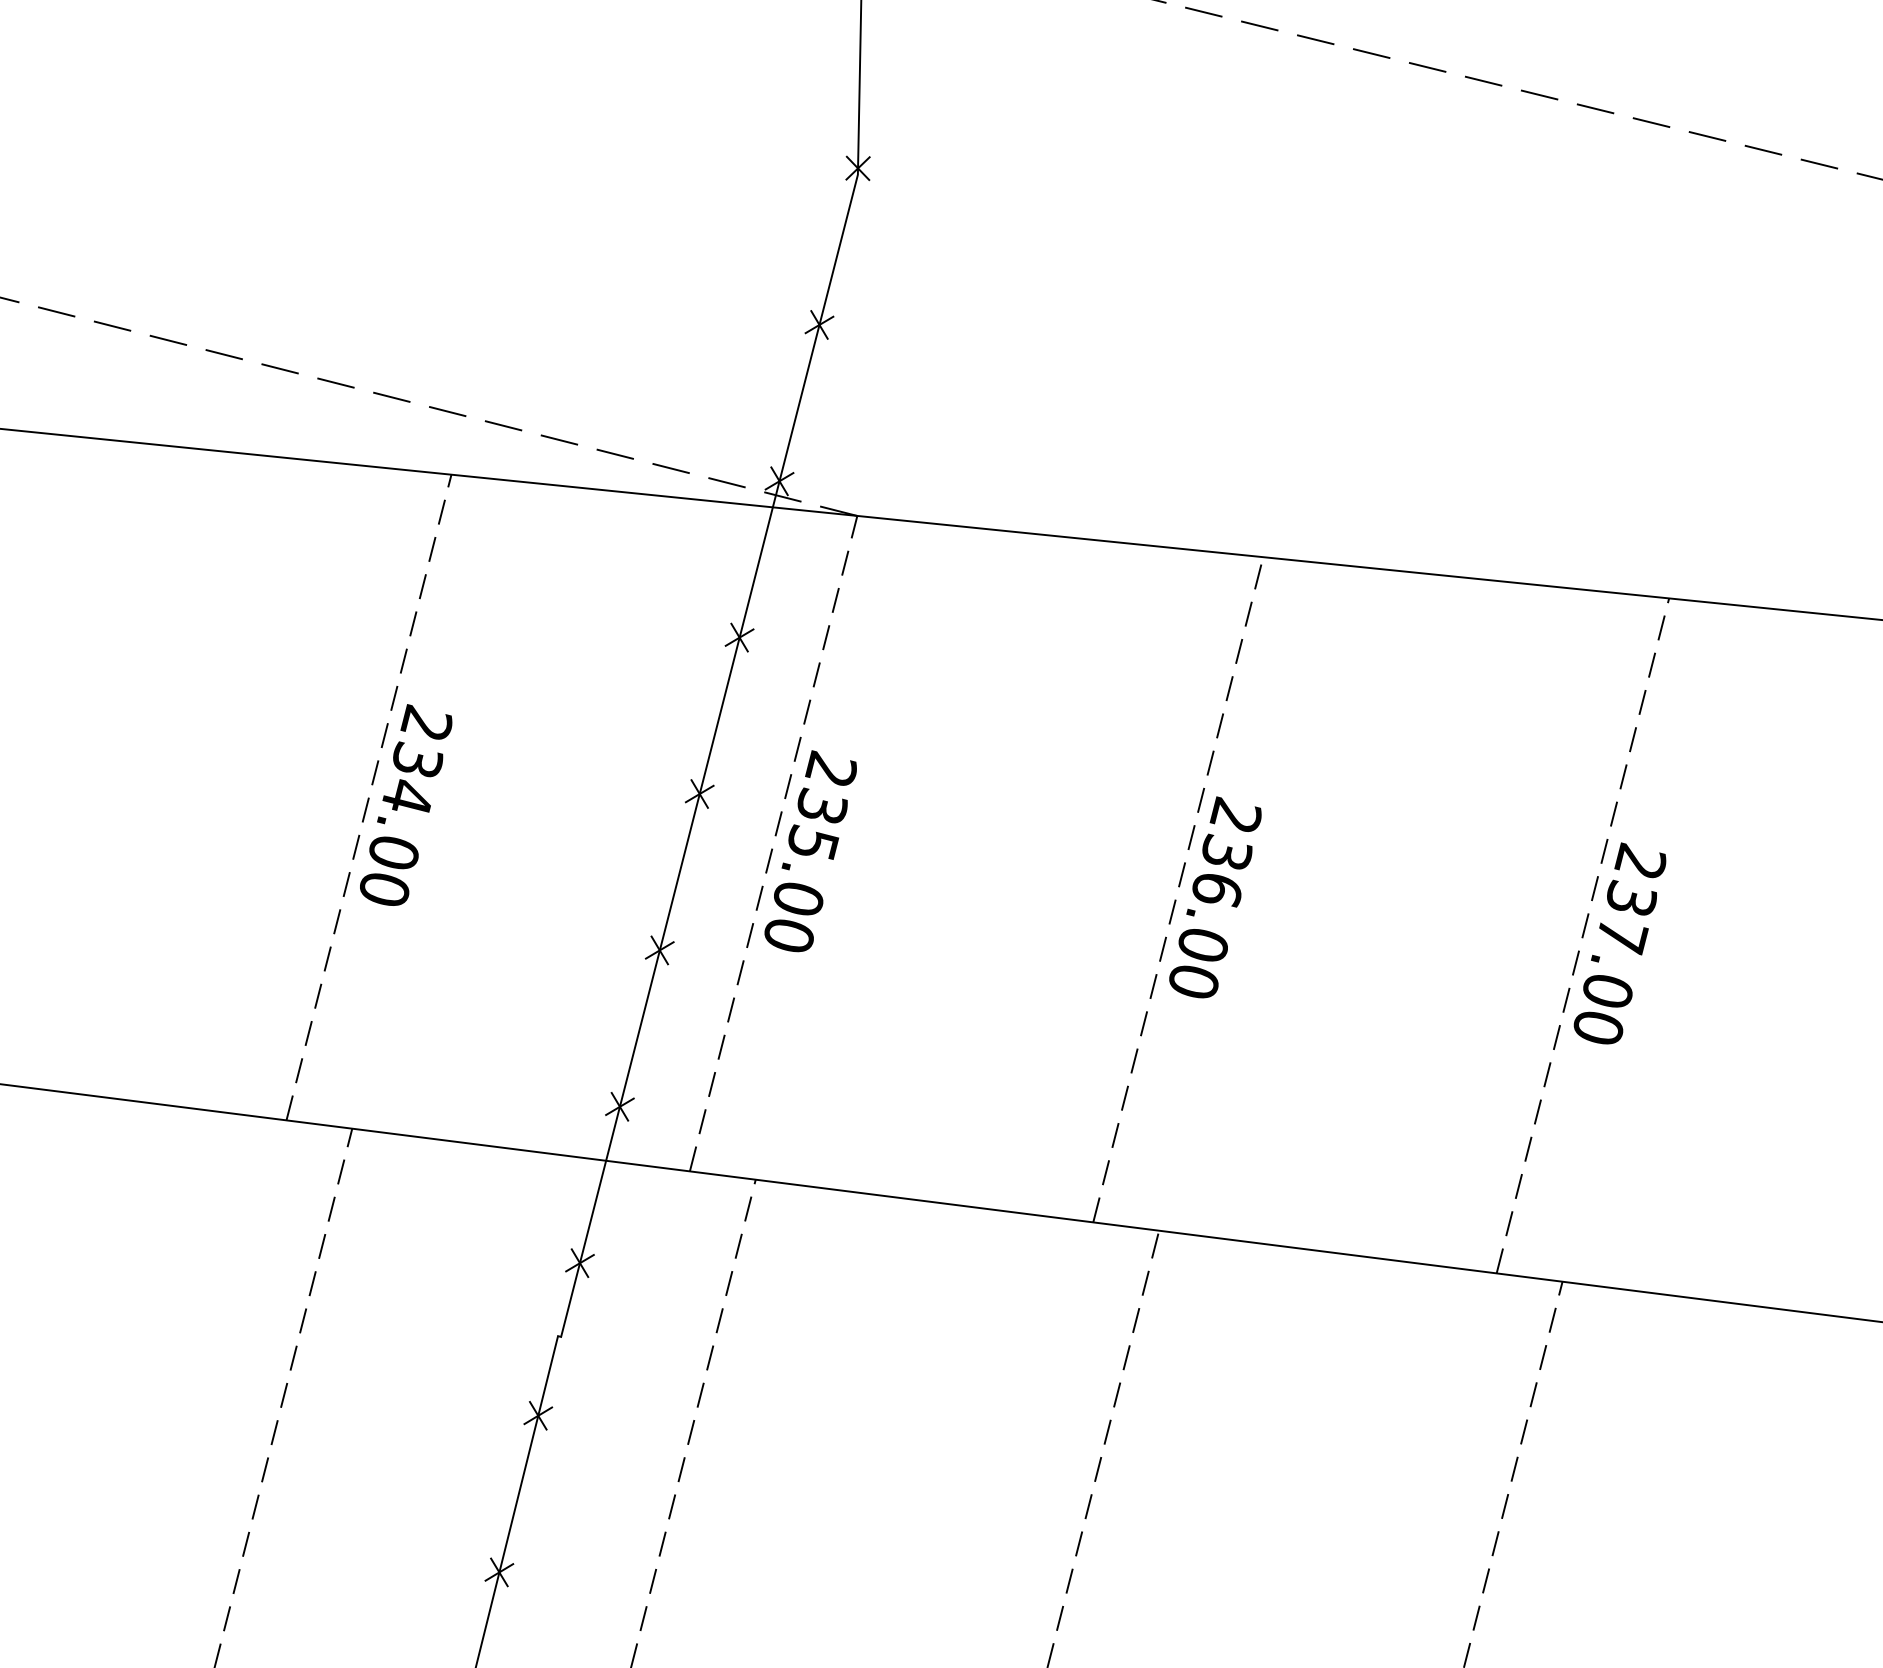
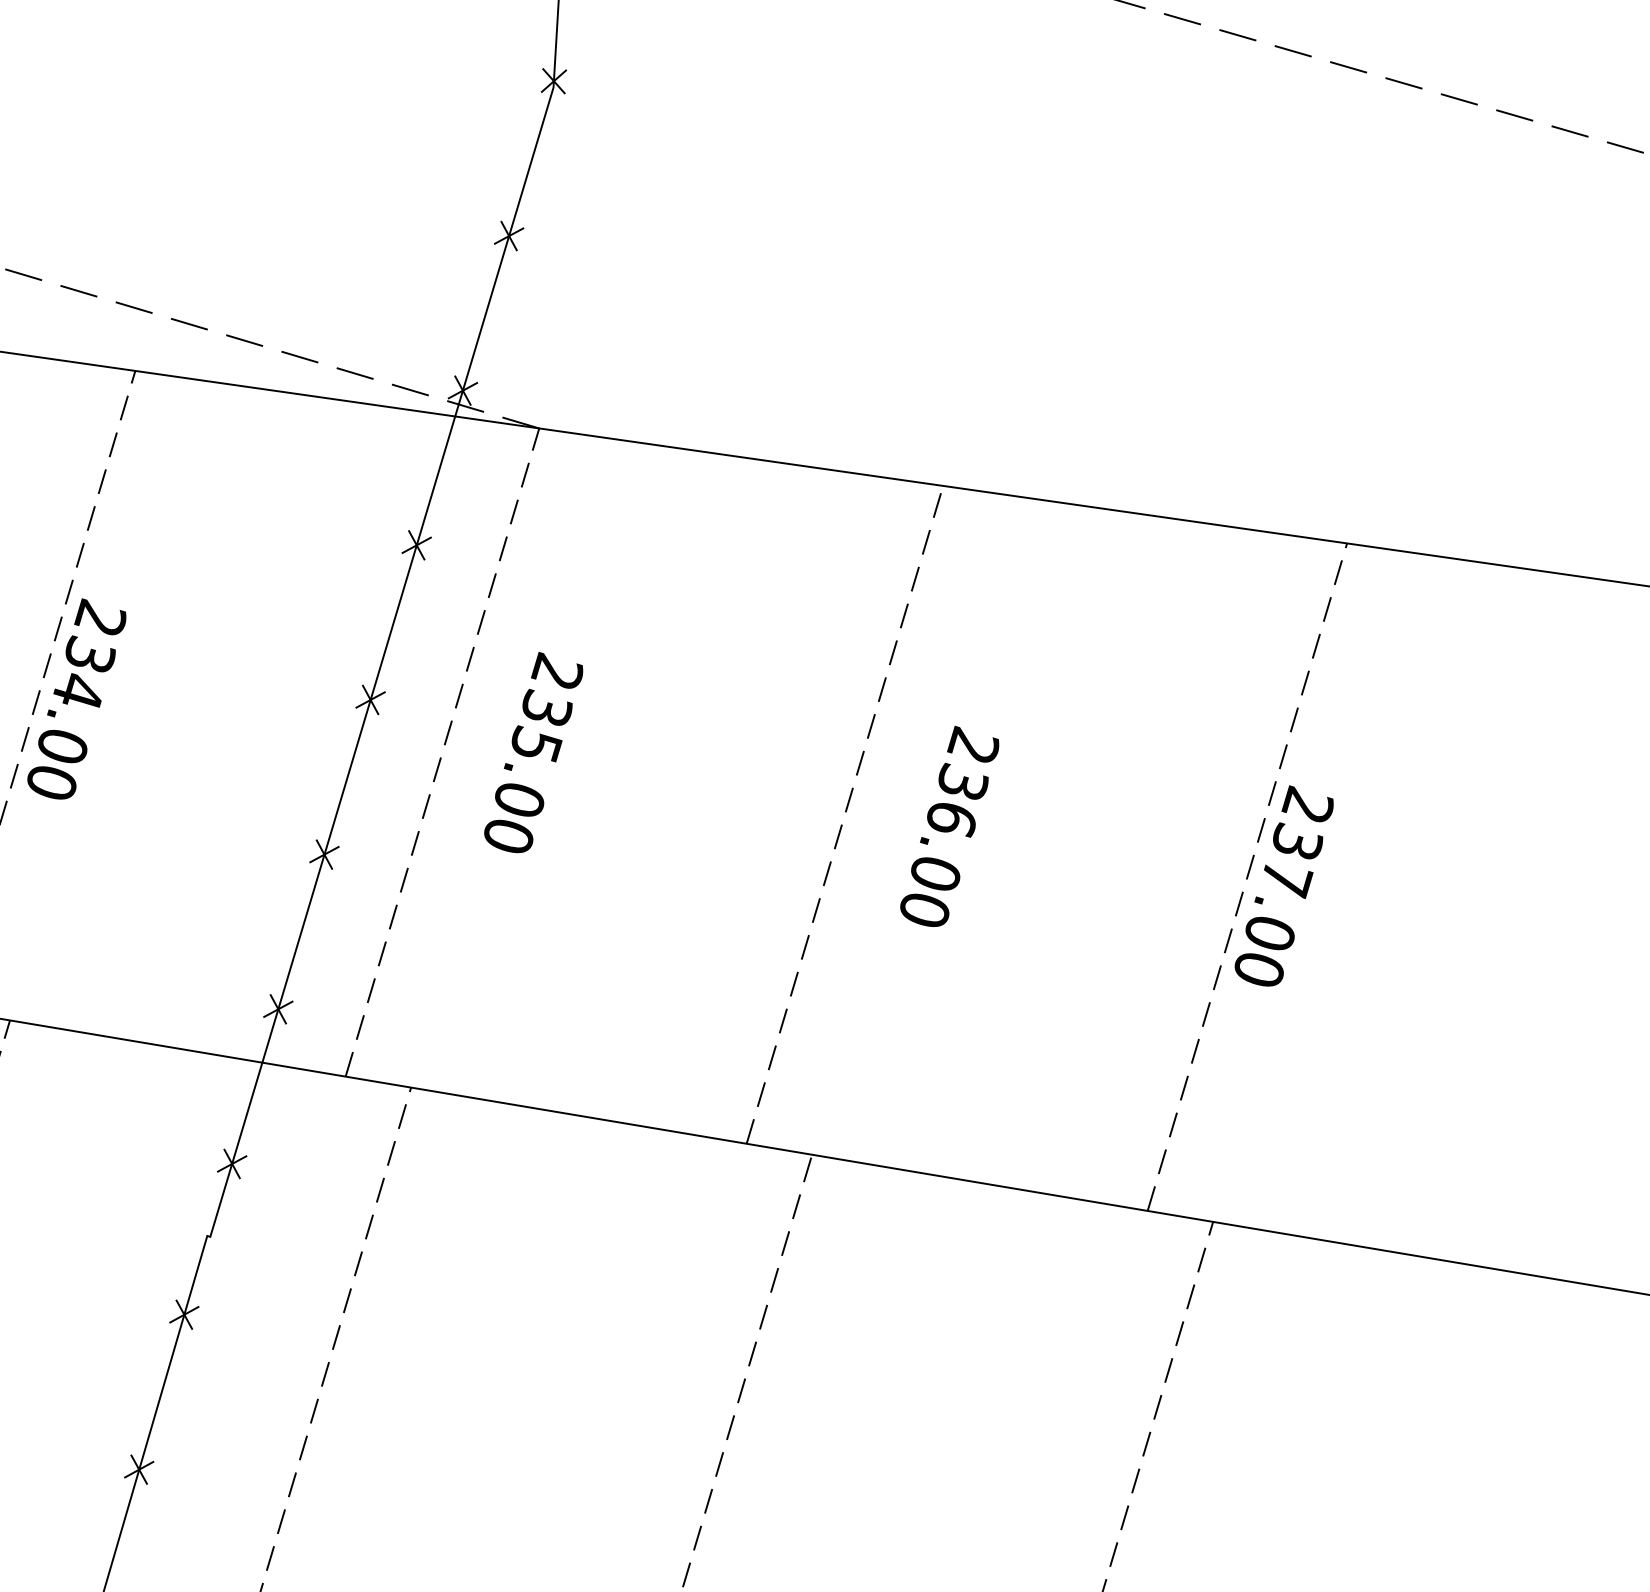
text: (810, 851) -> (533, 753), moved
text: (1215, 897) -> (949, 826), moved

